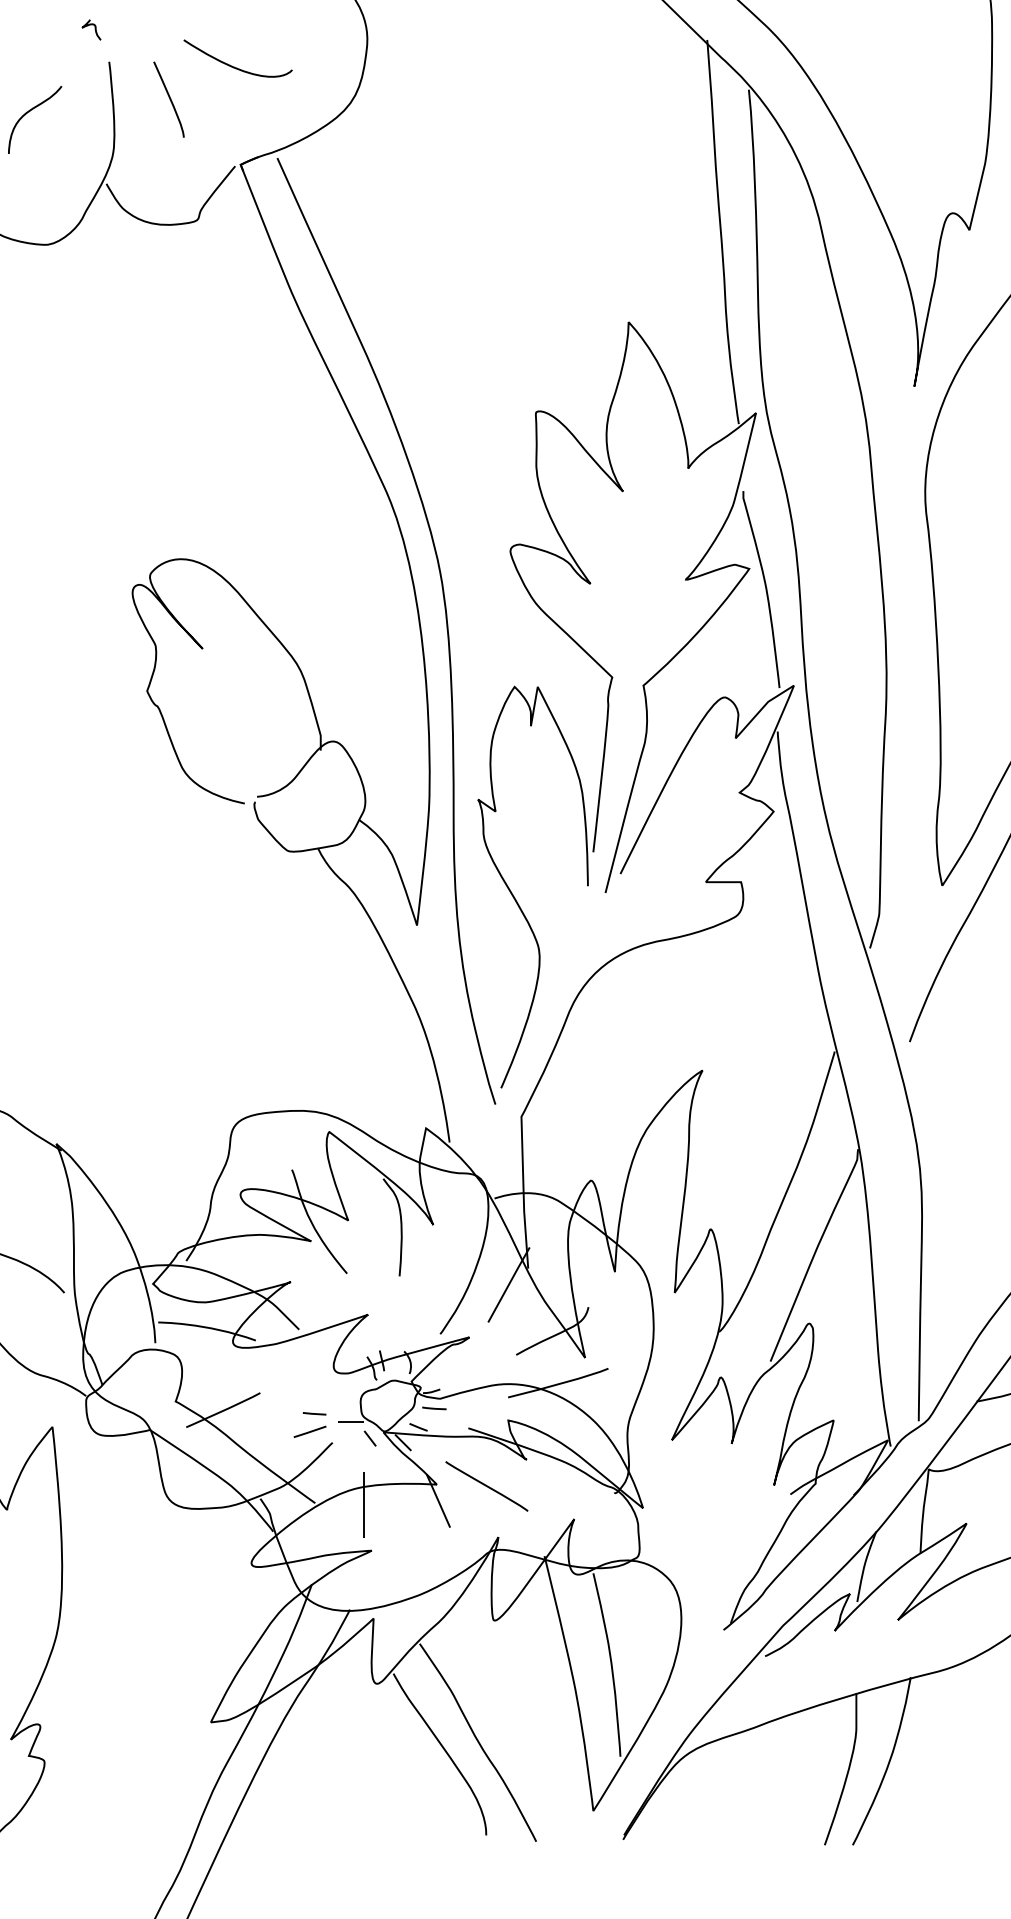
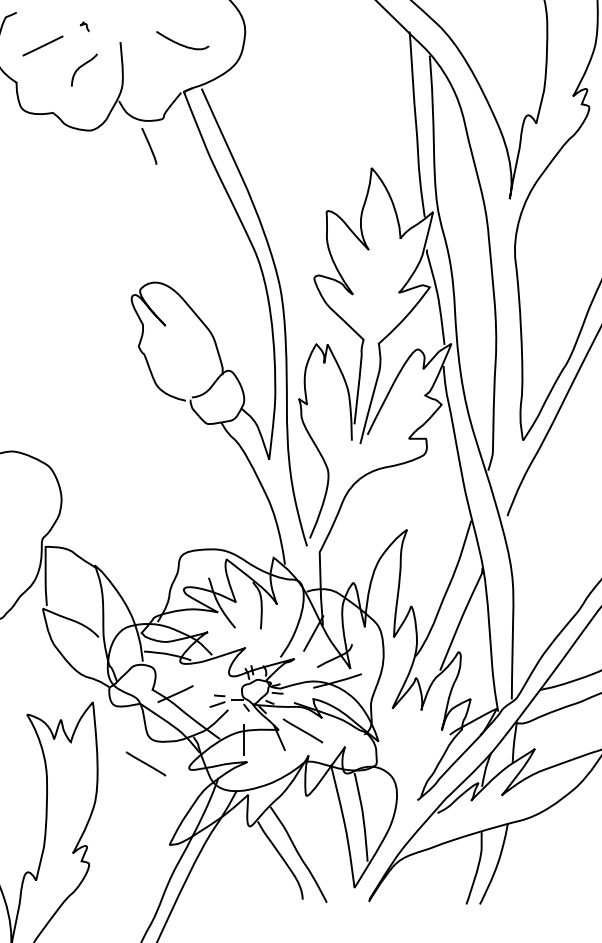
curve: (88, 27) -> (83, 25), moved
line: (169, 97) -> (149, 145), moved
line: (161, 1553) -> (145, 763), added

